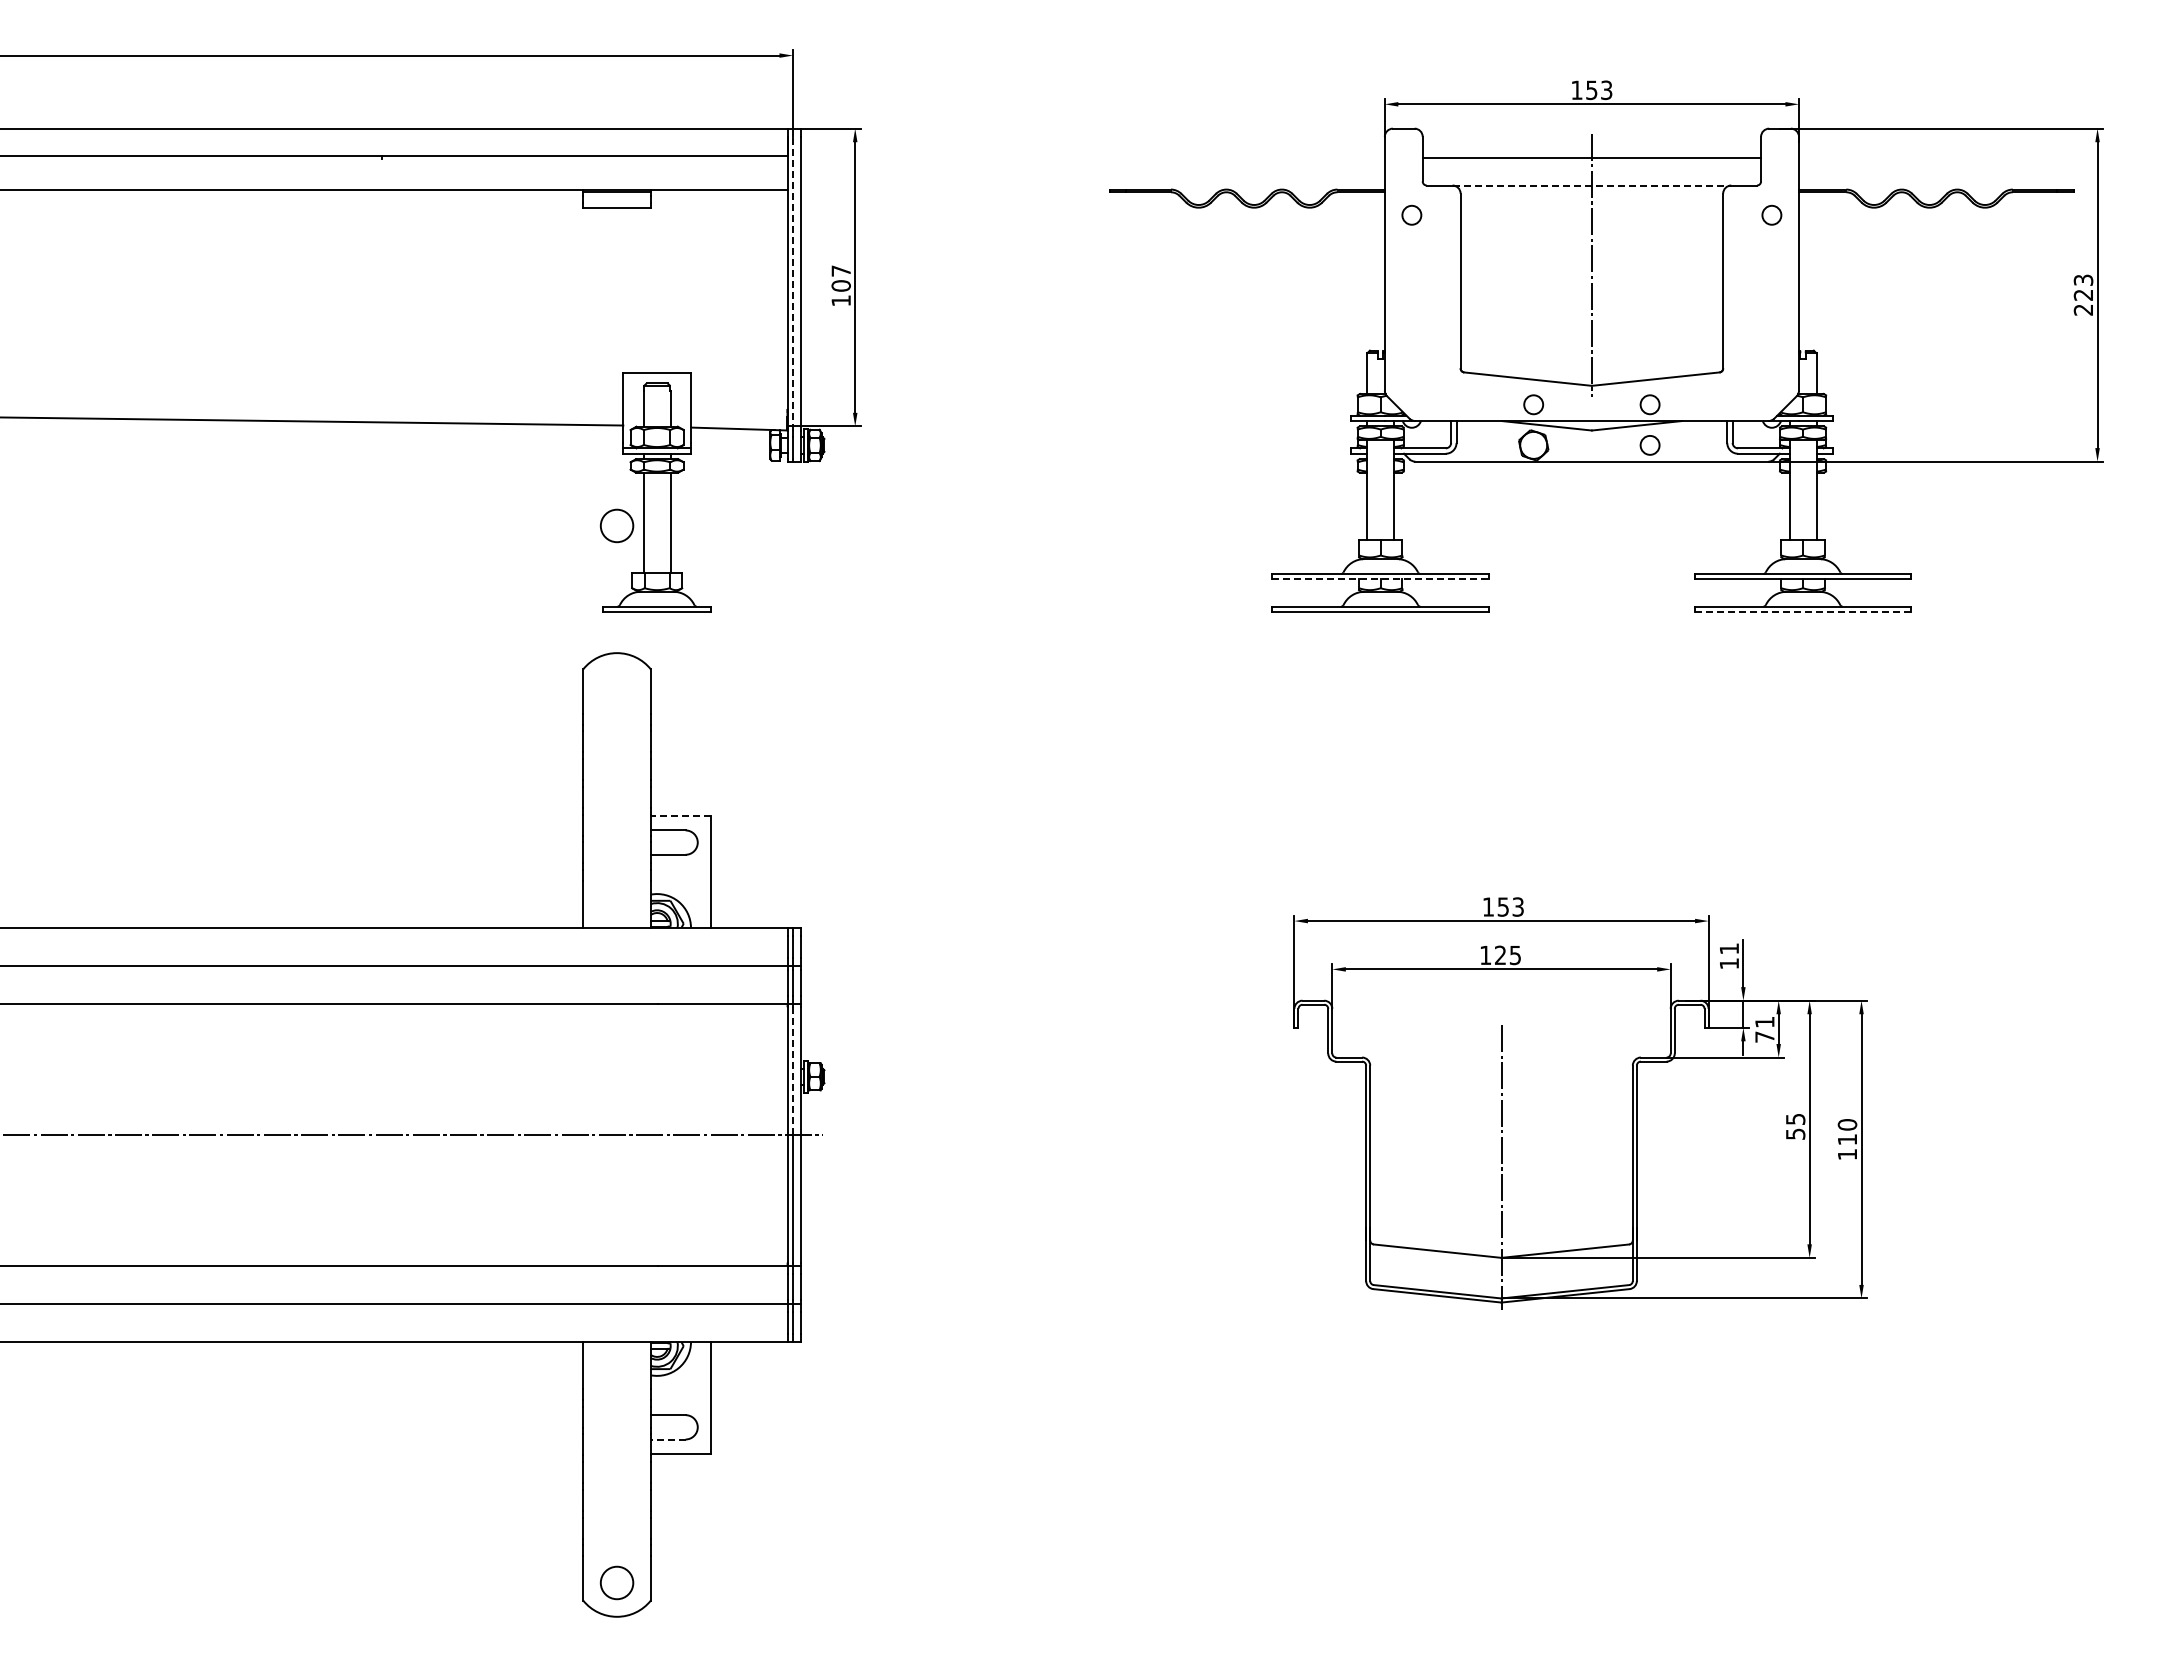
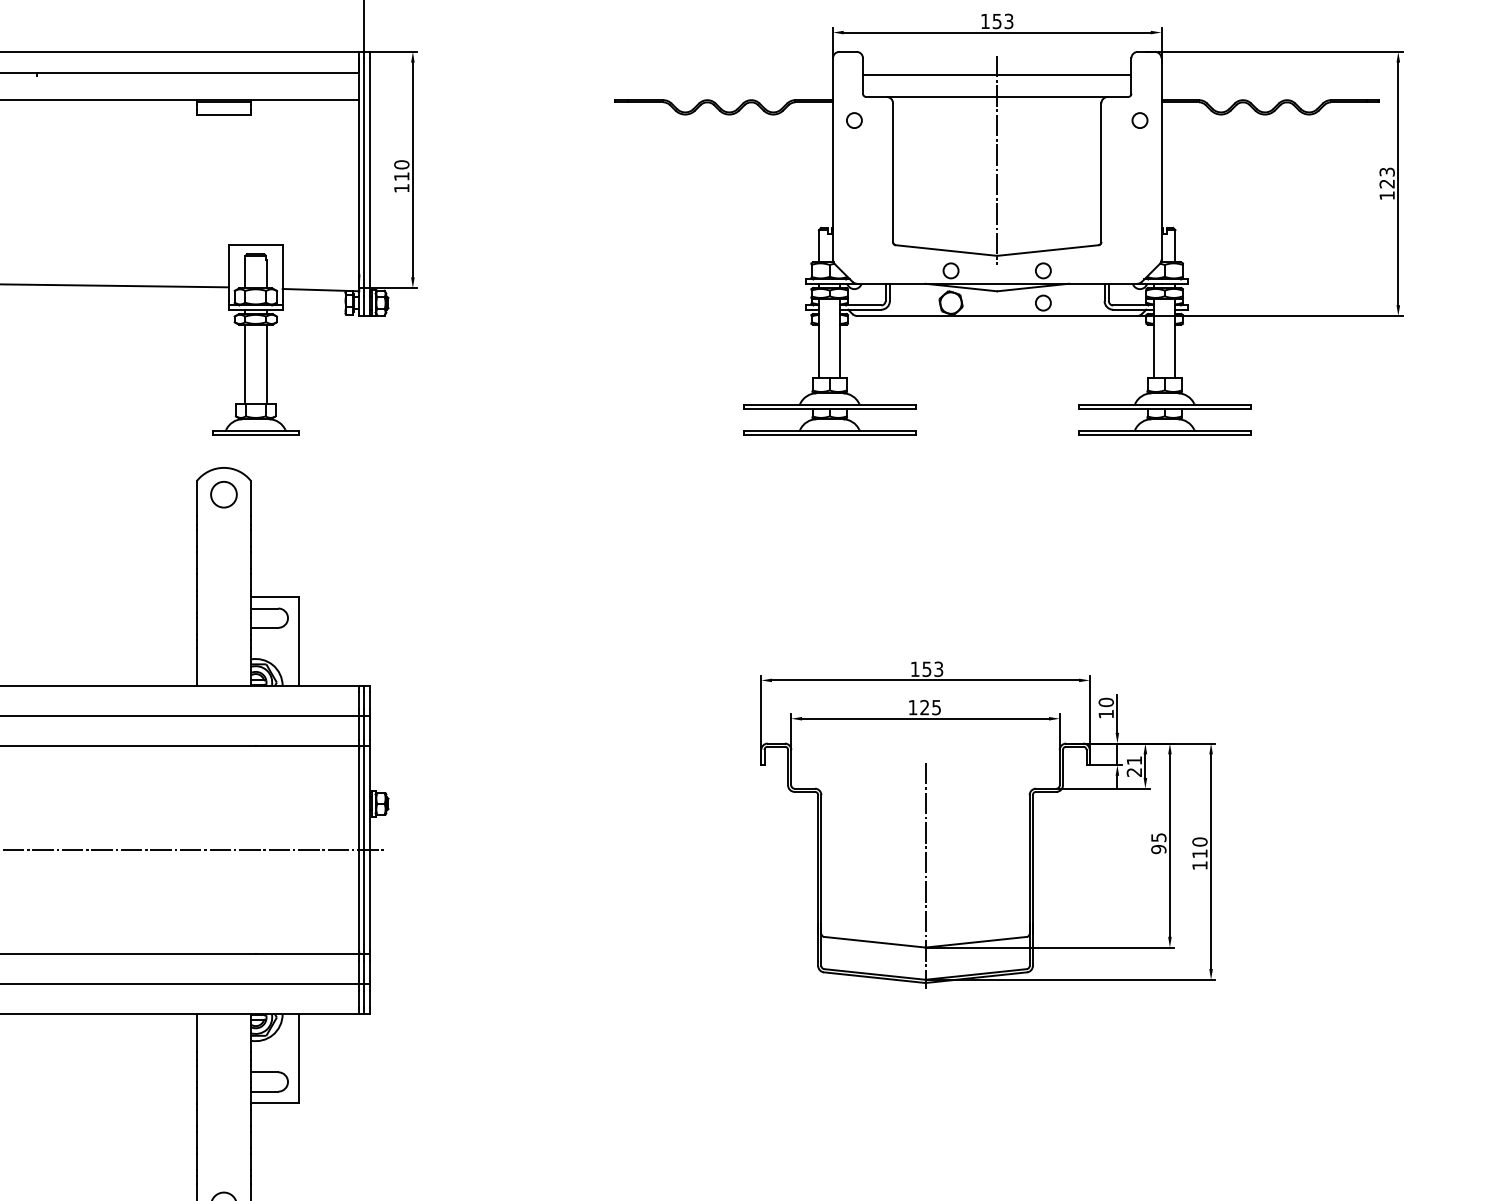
line: (1592, 185) -> (997, 96), dashed -> solid
text: (840, 278) -> (401, 170), 107 -> 110
line: (793, 283) -> (363, 174), dashed -> solid
text: (2082, 309) -> (1386, 195), 223 -> 123
circle: (616, 525) -> (223, 494), moved
line: (1381, 579) -> (830, 409), dashed -> solid
line: (1803, 612) -> (1165, 435), dashed -> solid
line: (680, 815) -> (274, 596), dashed -> solid
text: (1729, 948) -> (1106, 702), 11 -> 10
text: (1764, 1036) -> (1134, 771), 71 -> 21
line: (793, 1070) -> (363, 798), dashed -> solid
text: (1795, 1134) -> (1158, 849), 55 -> 95
line: (667, 1439) -> (263, 1091), dashed -> solid

